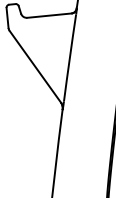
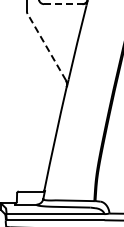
line: (49, 16) -> (63, 4), solid -> dashed
line: (34, 66) -> (46, 46), solid -> dashed

